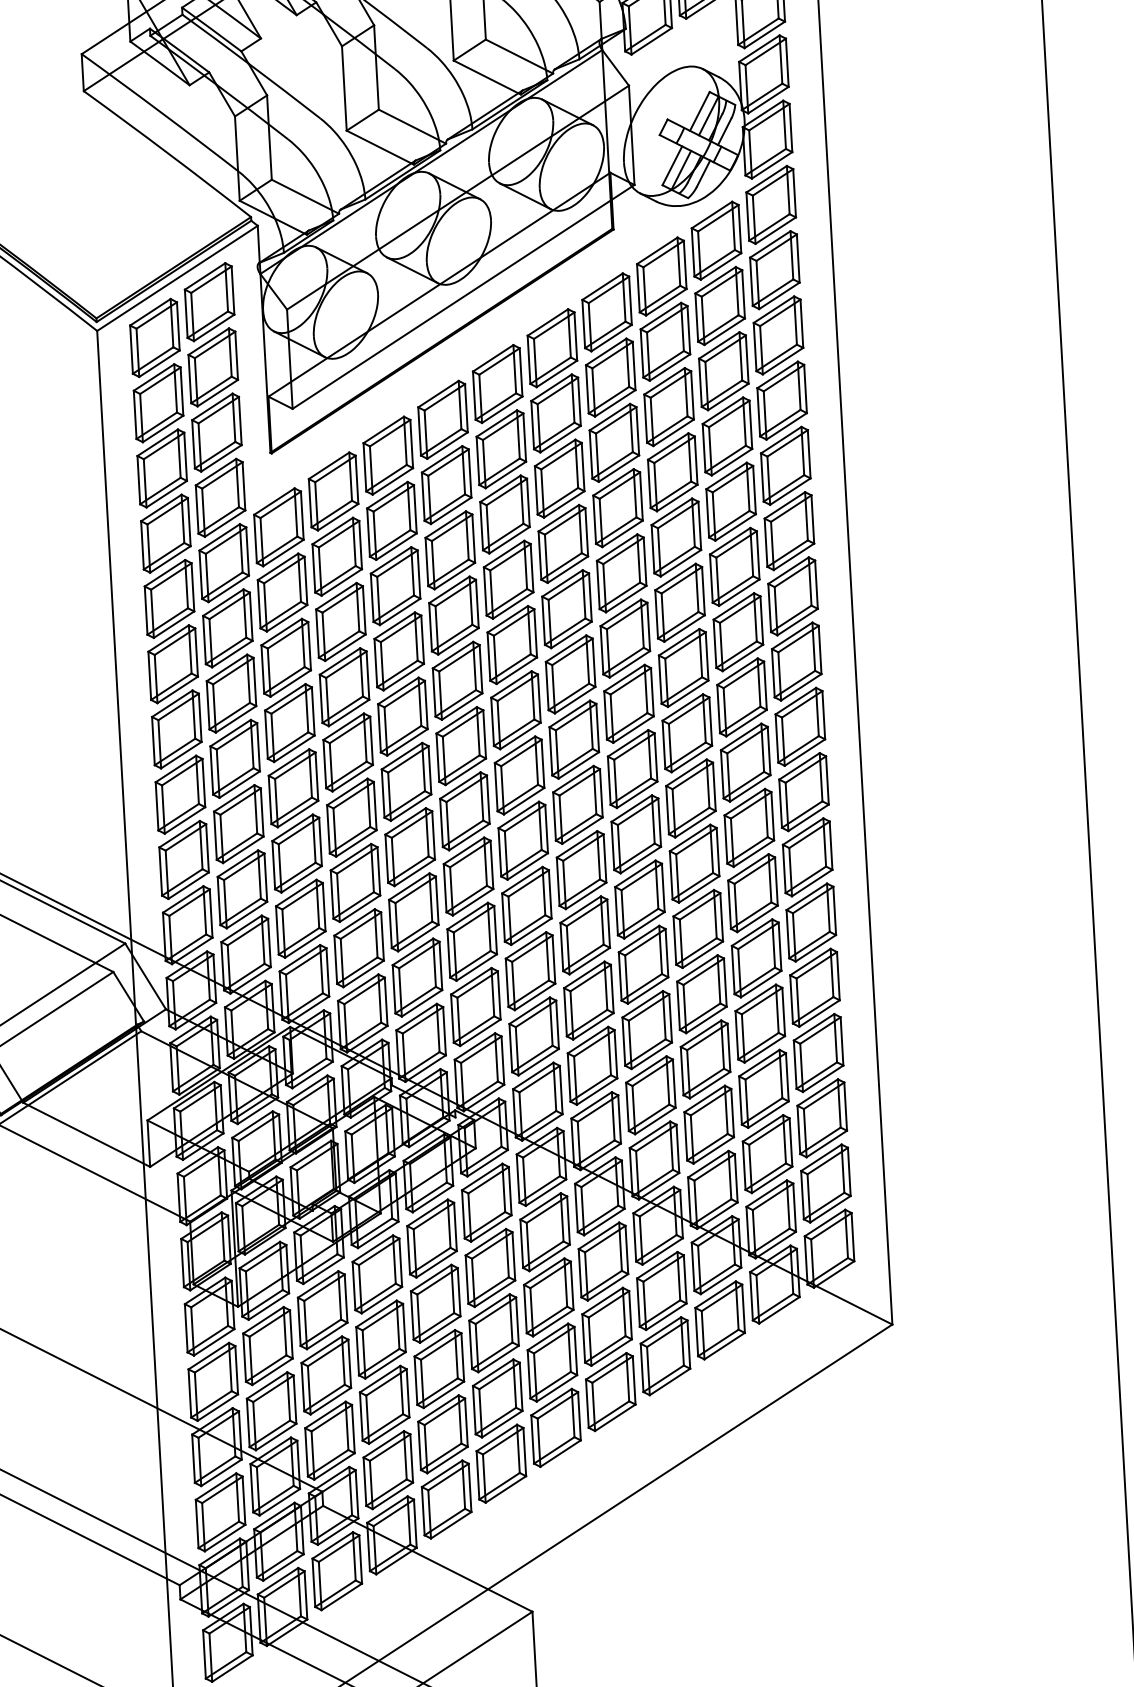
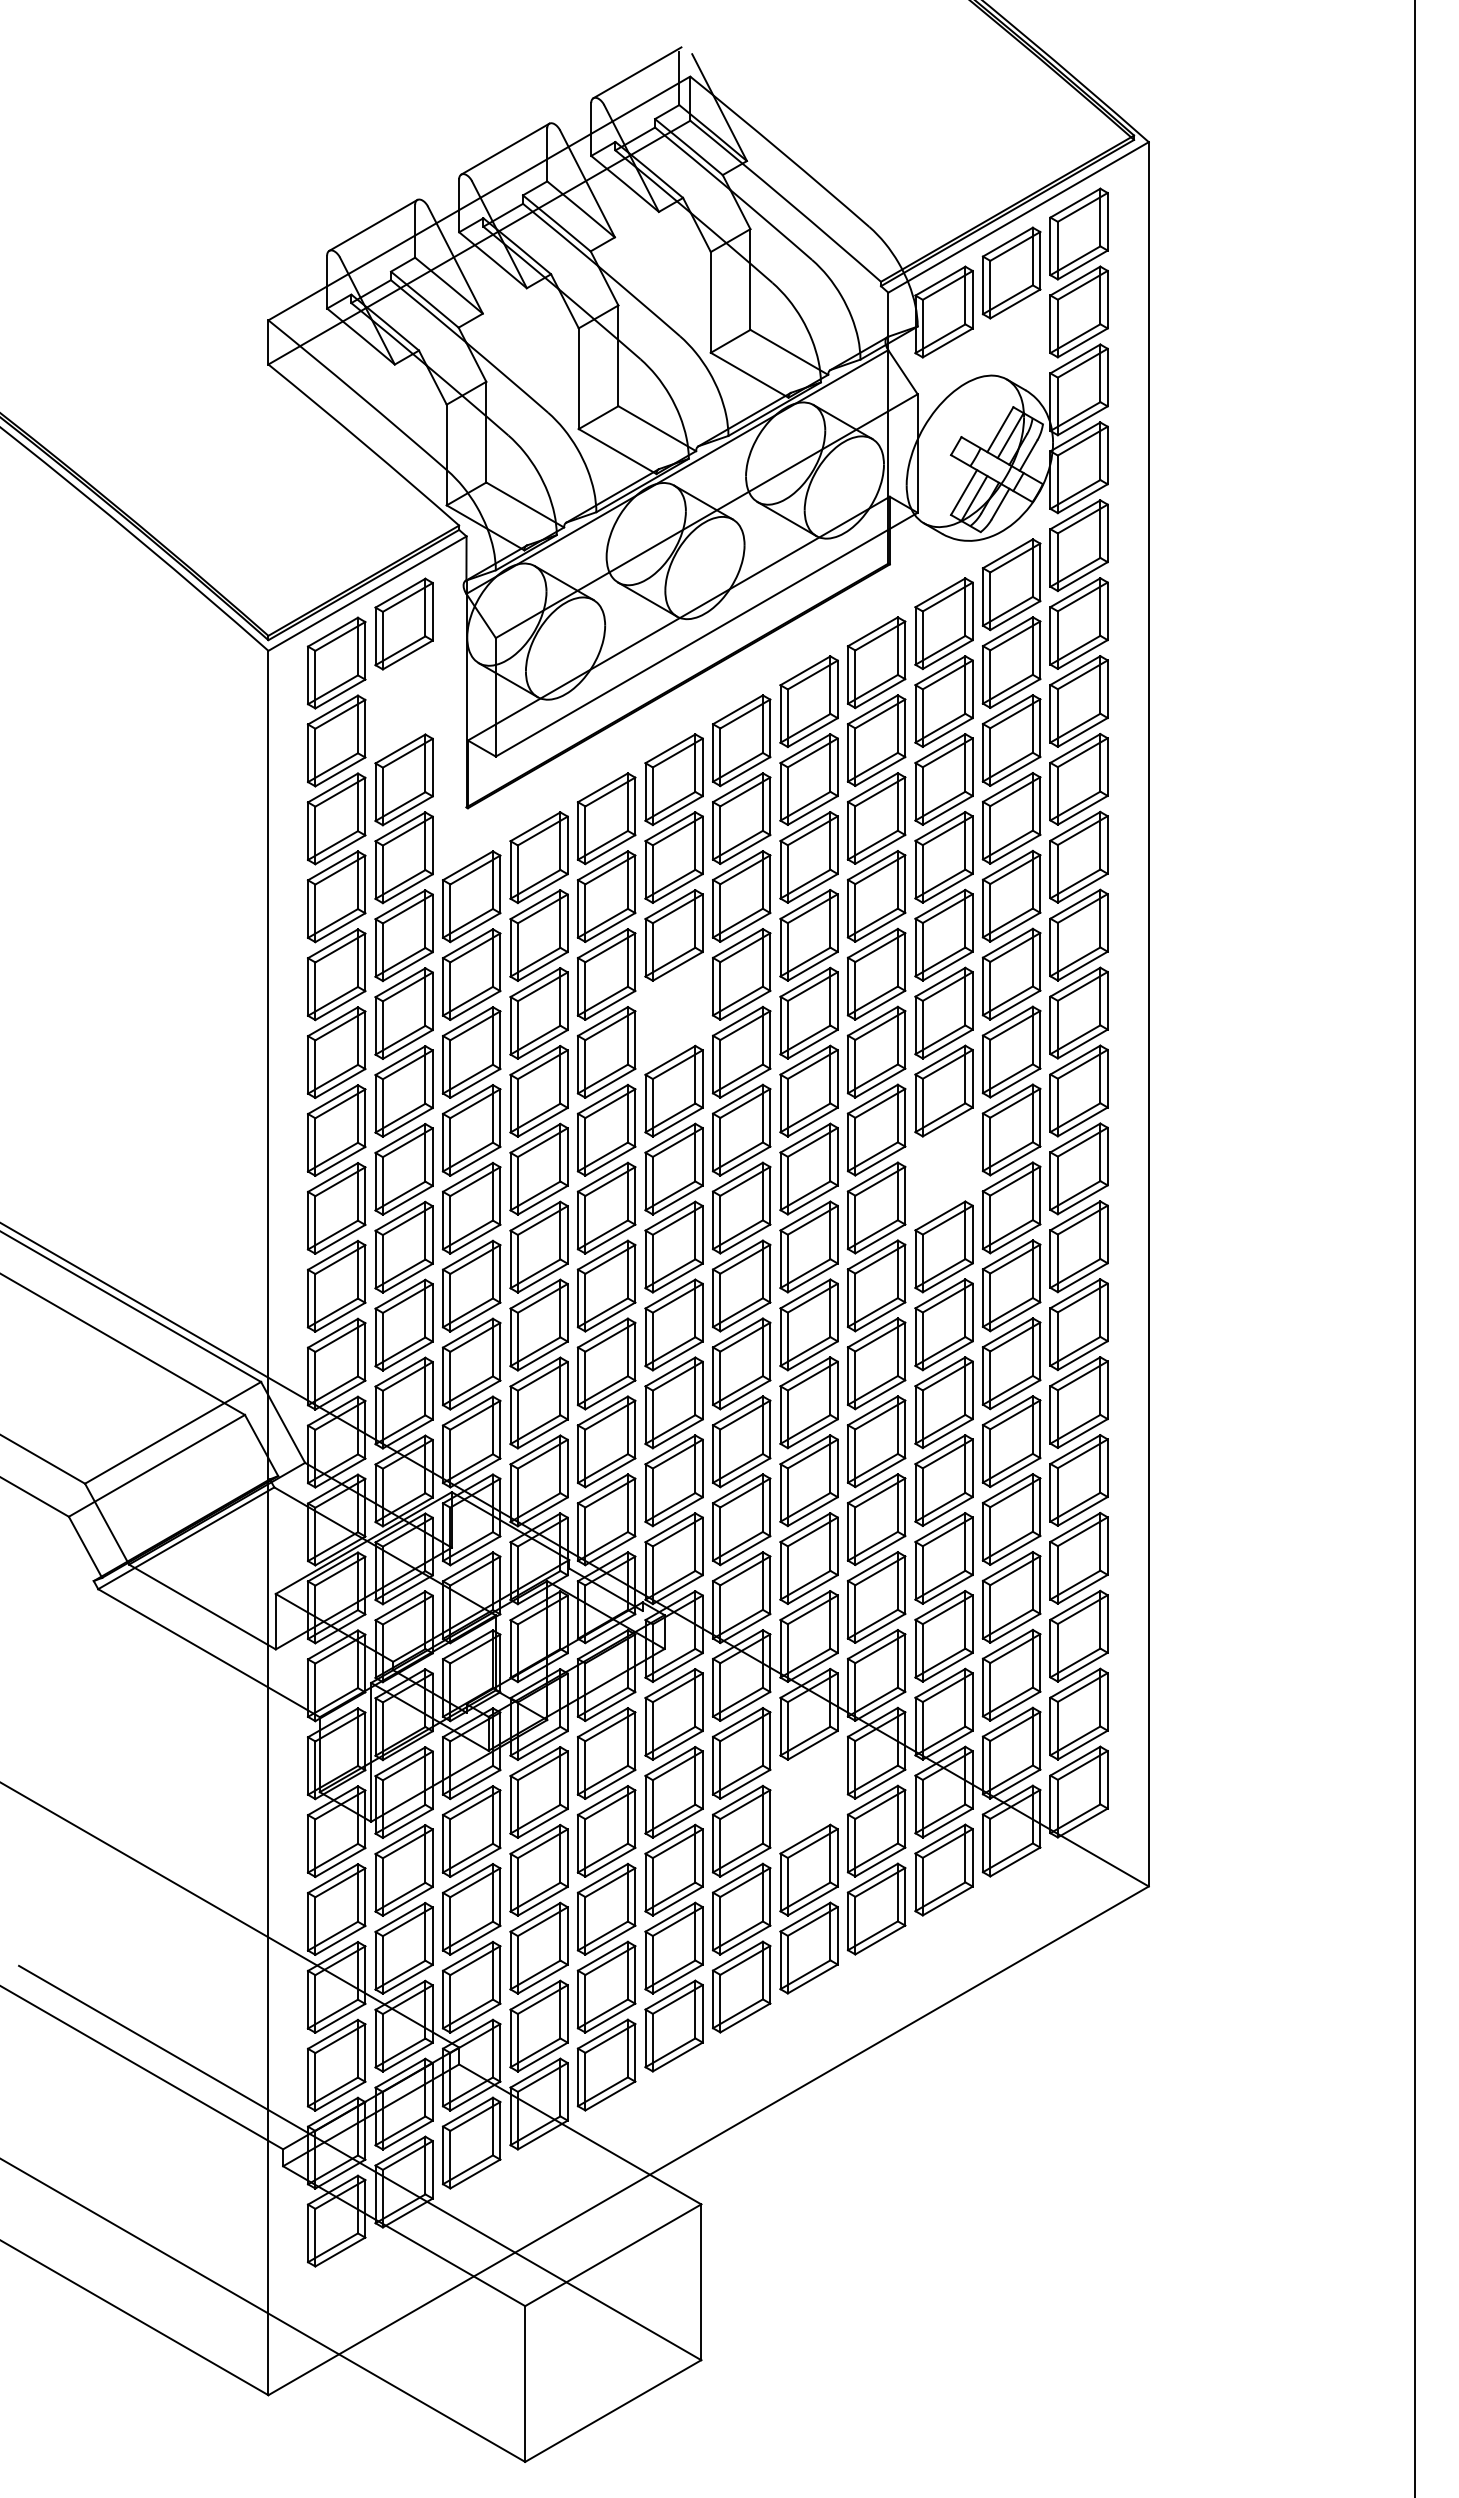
part: (212, 367) -> (403, 701), removed
part: (453, 615) -> (673, 1013), removed
part: (686, 732) -> (943, 1168), removed
part: (602, 1260) -> (808, 1791), removed

